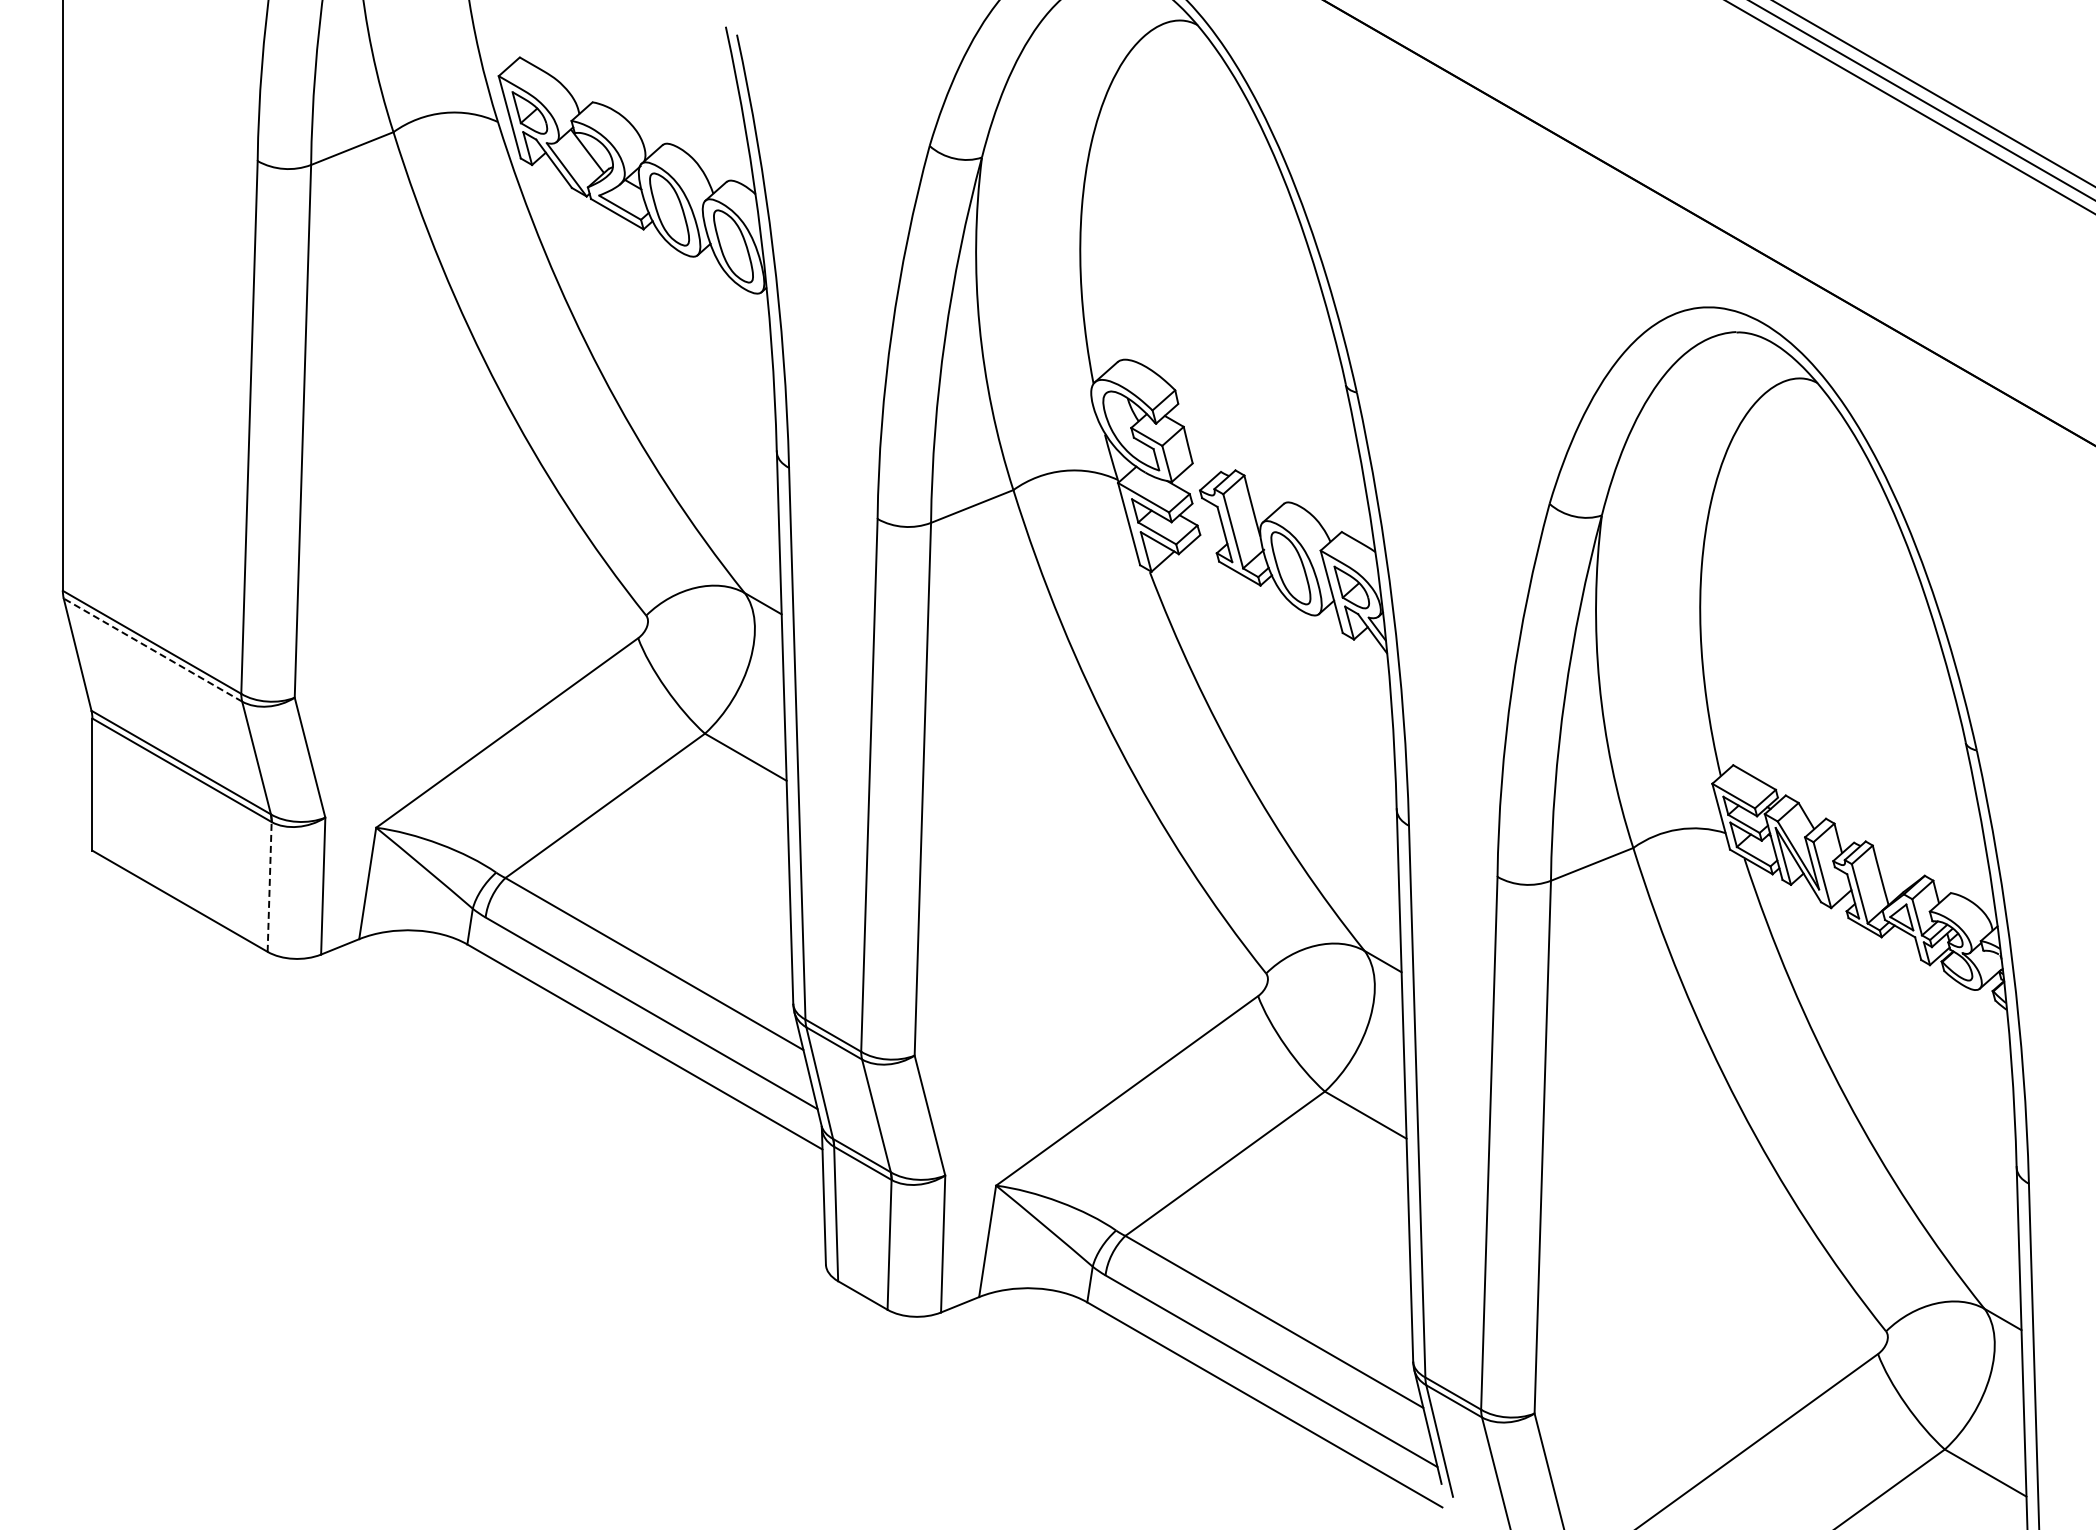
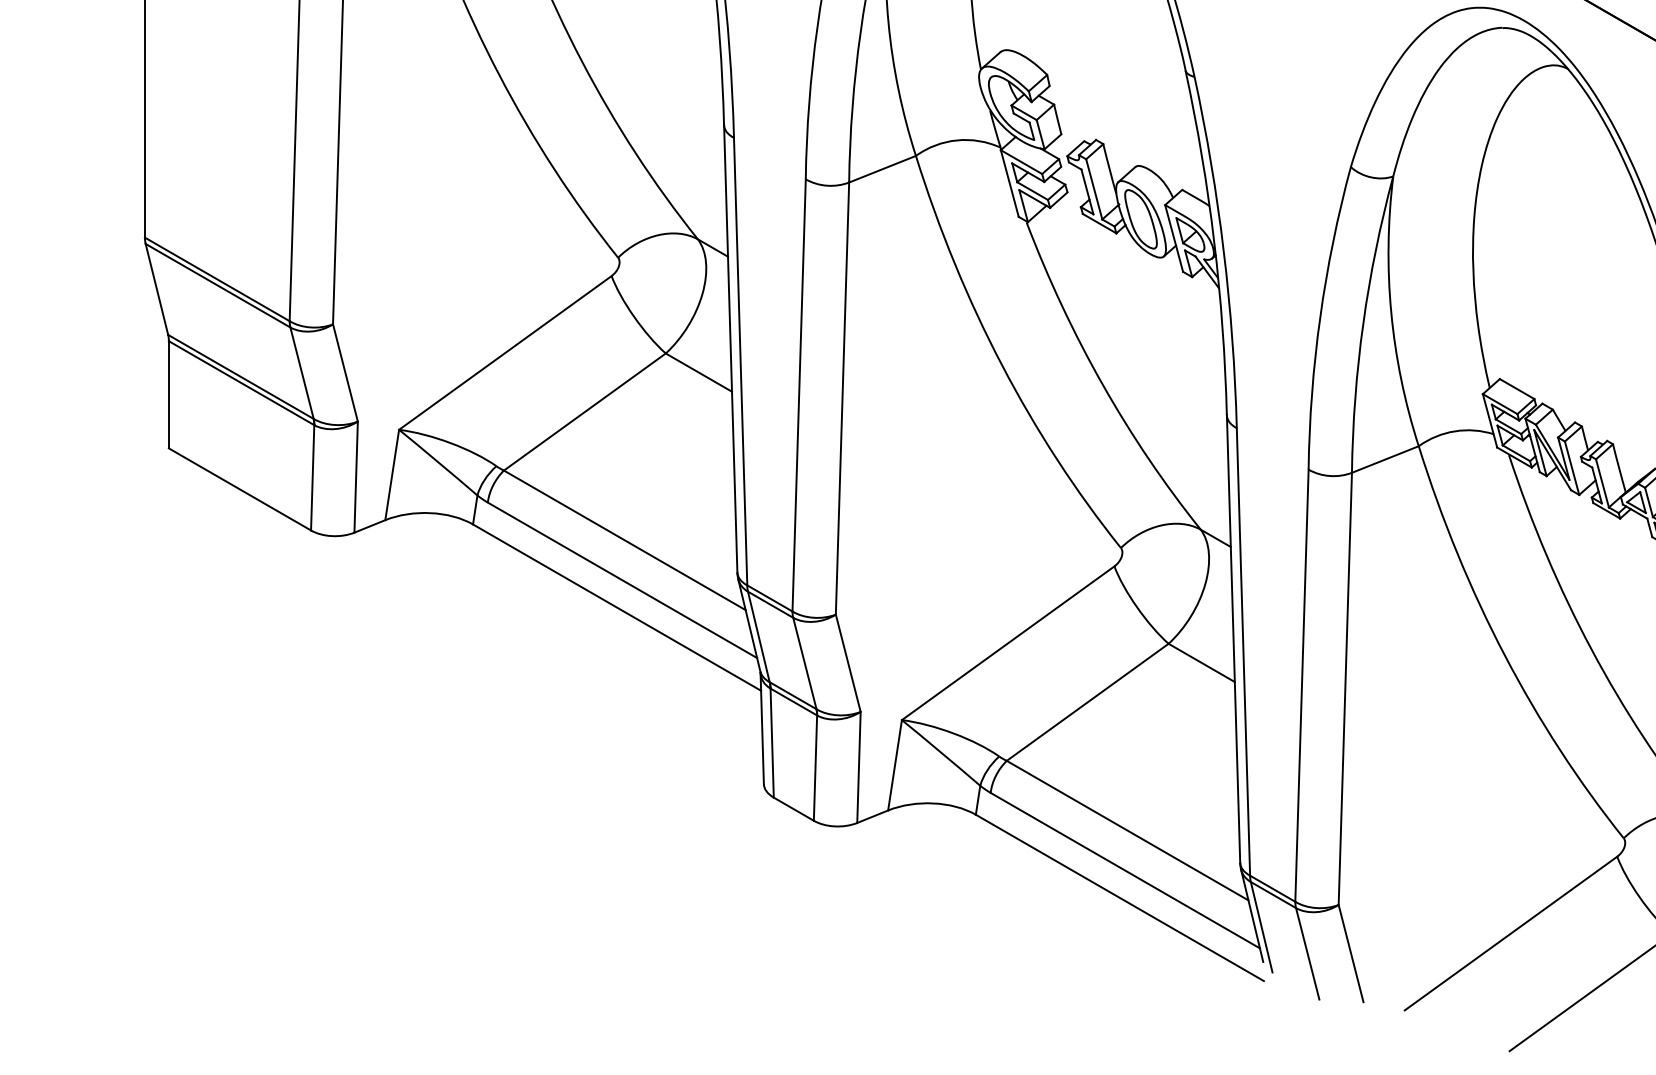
line: (152, 649) -> (217, 285), dashed -> solid
line: (269, 886) -> (312, 477), dashed -> solid

